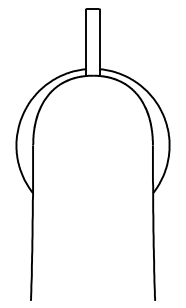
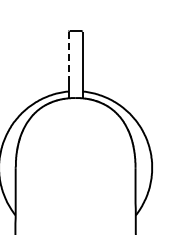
line: (86, 32) -> (69, 54), solid -> dashed

